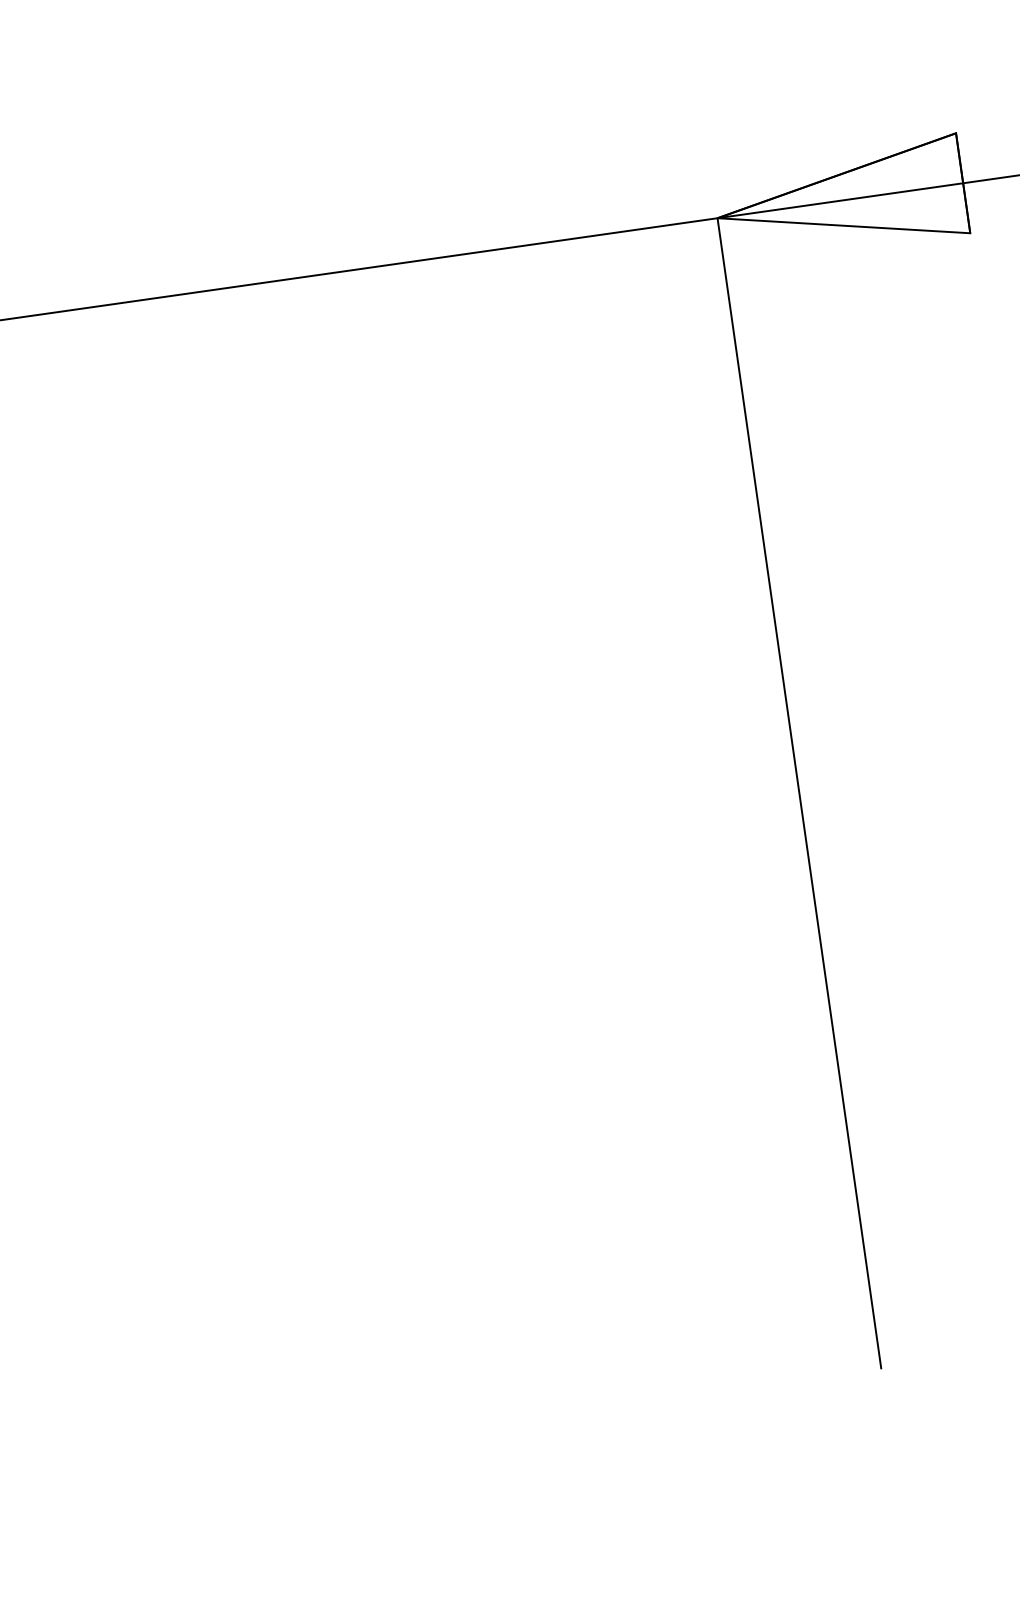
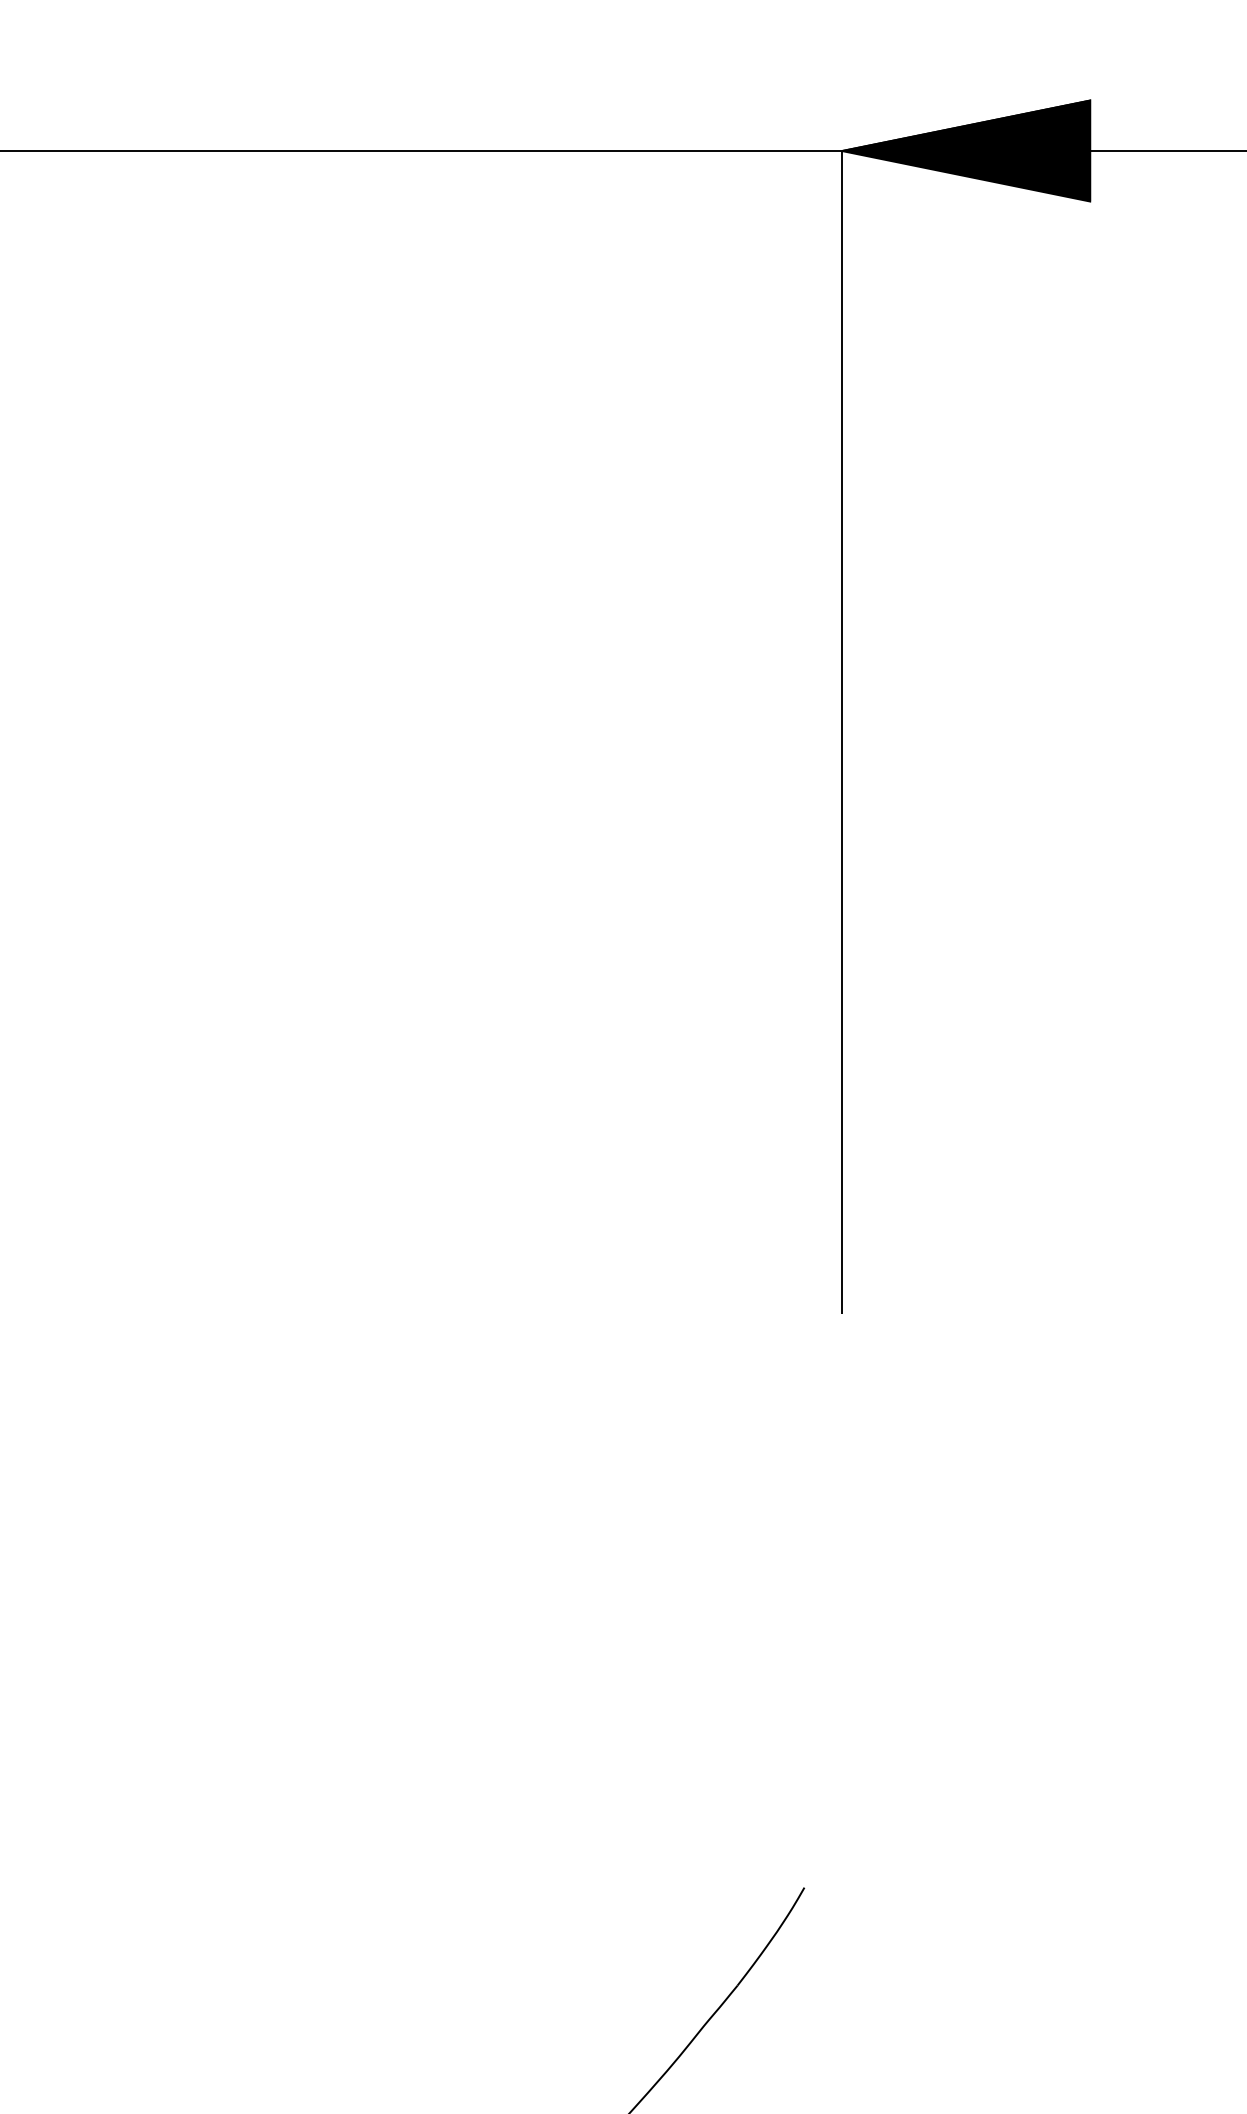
fill: (840, 200) -> (966, 150), added

